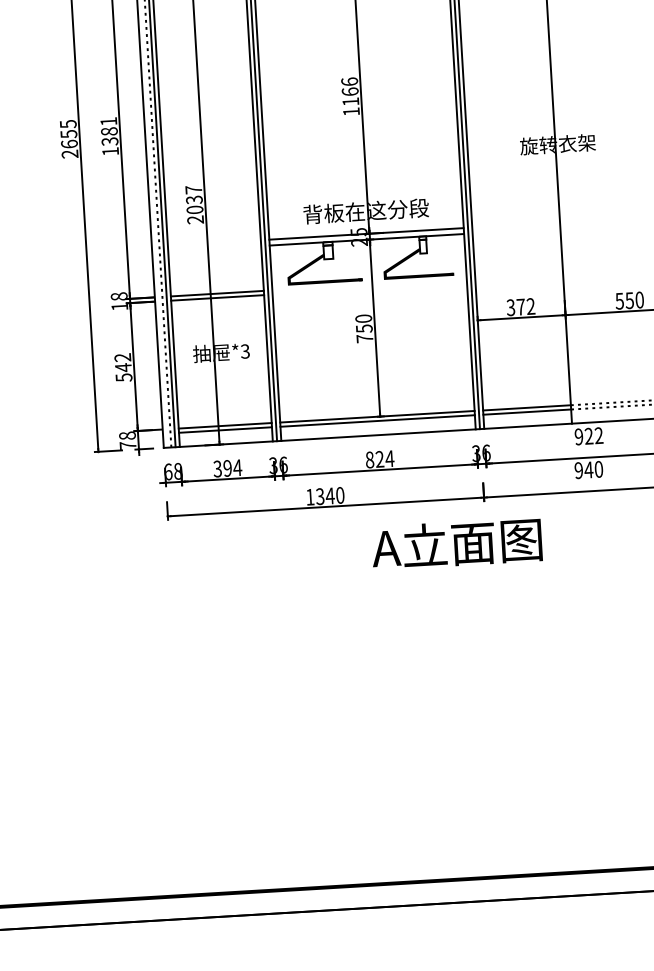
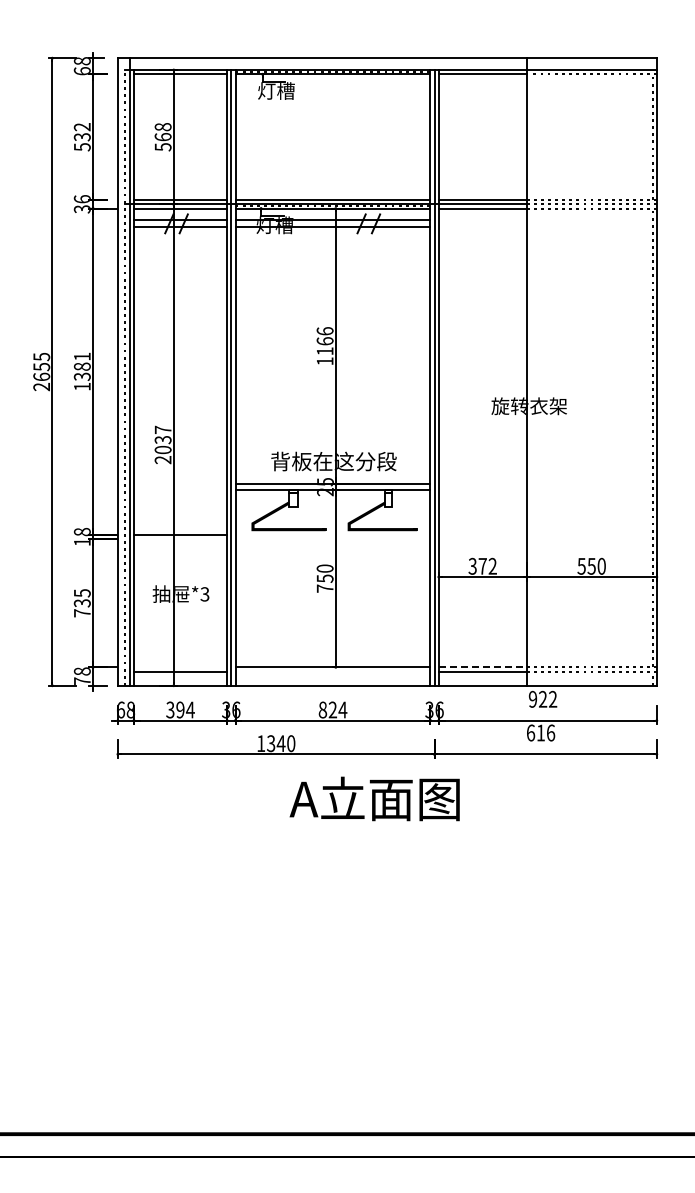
line: (217, 298) -> (180, 539), removed
text: (122, 367) -> (81, 603), 542 -> 735
line: (526, 408) -> (482, 667), solid -> dashed
line: (377, 420) -> (332, 671), removed
line: (225, 425) -> (180, 667), removed
text: (588, 469) -> (540, 732), 940 -> 616
text: (456, 543) -> (374, 798), moved

